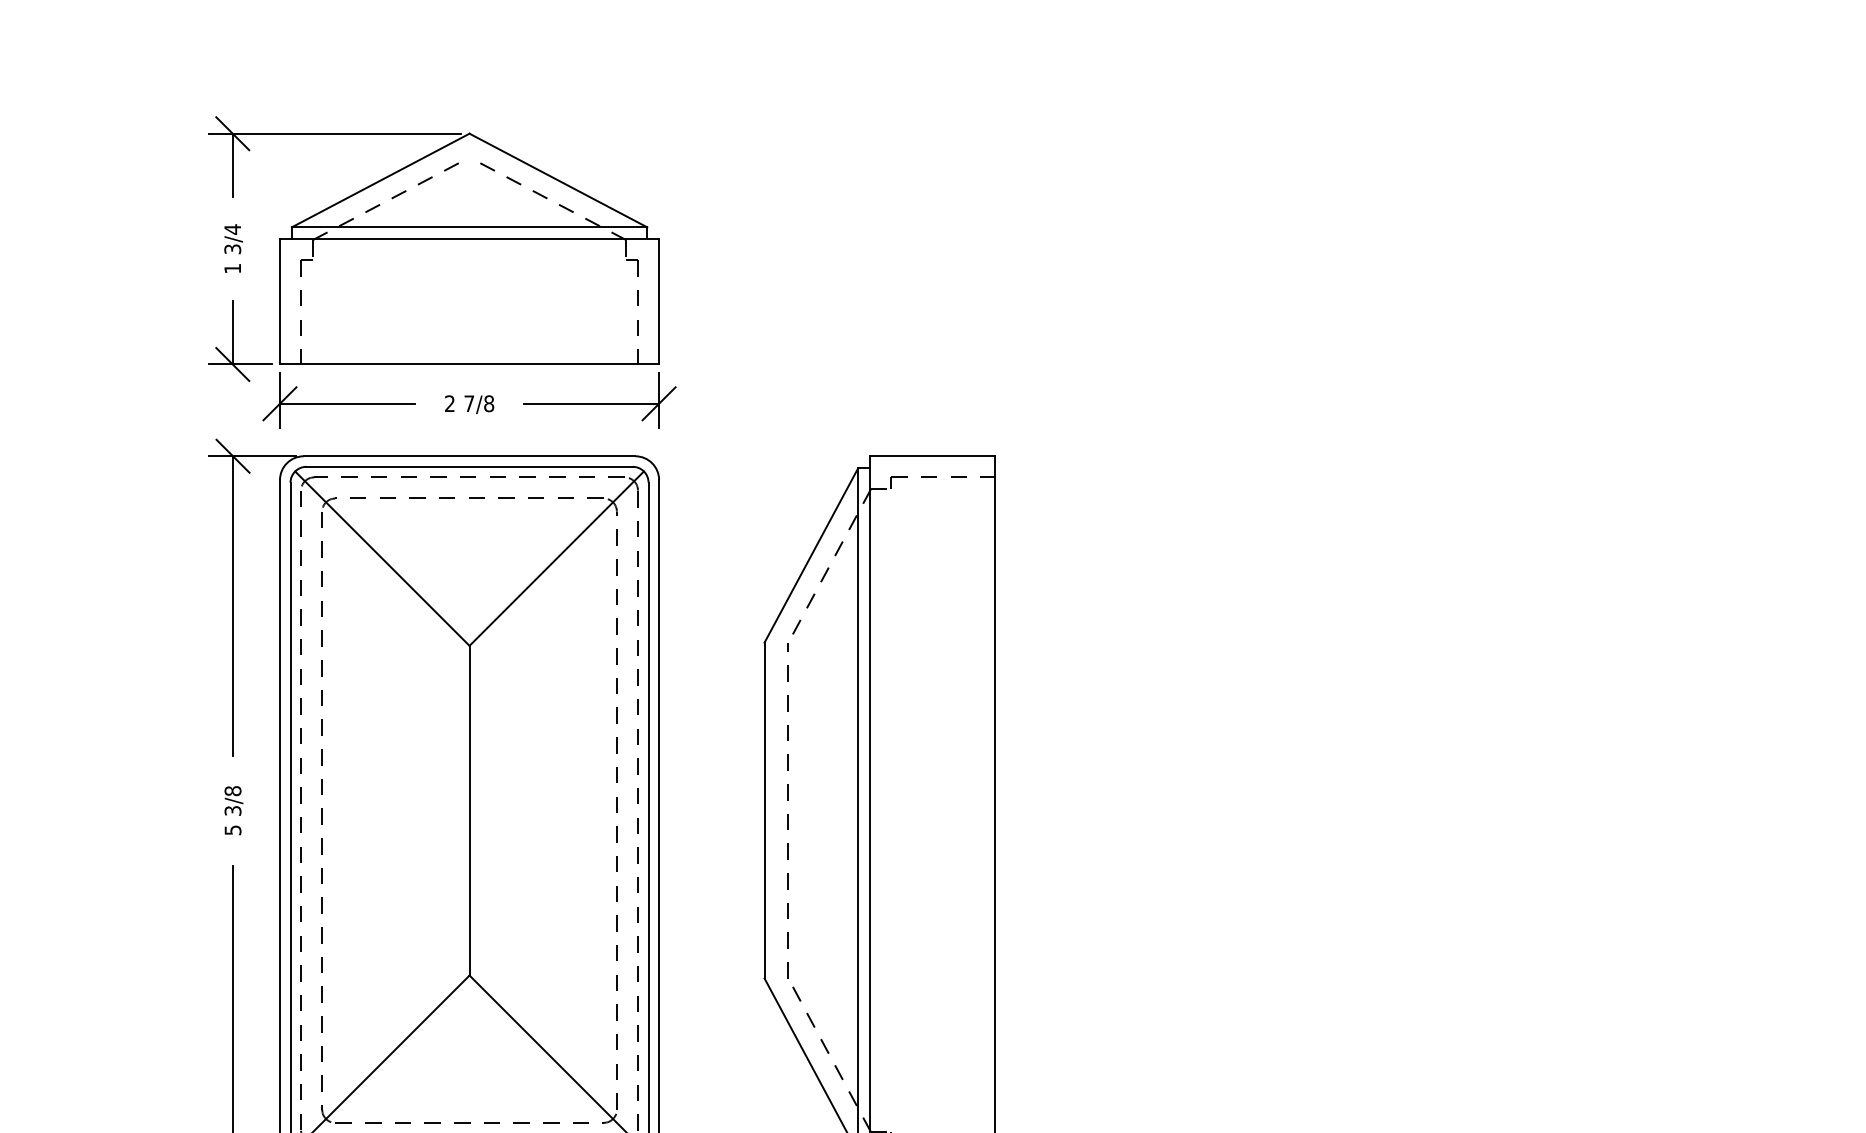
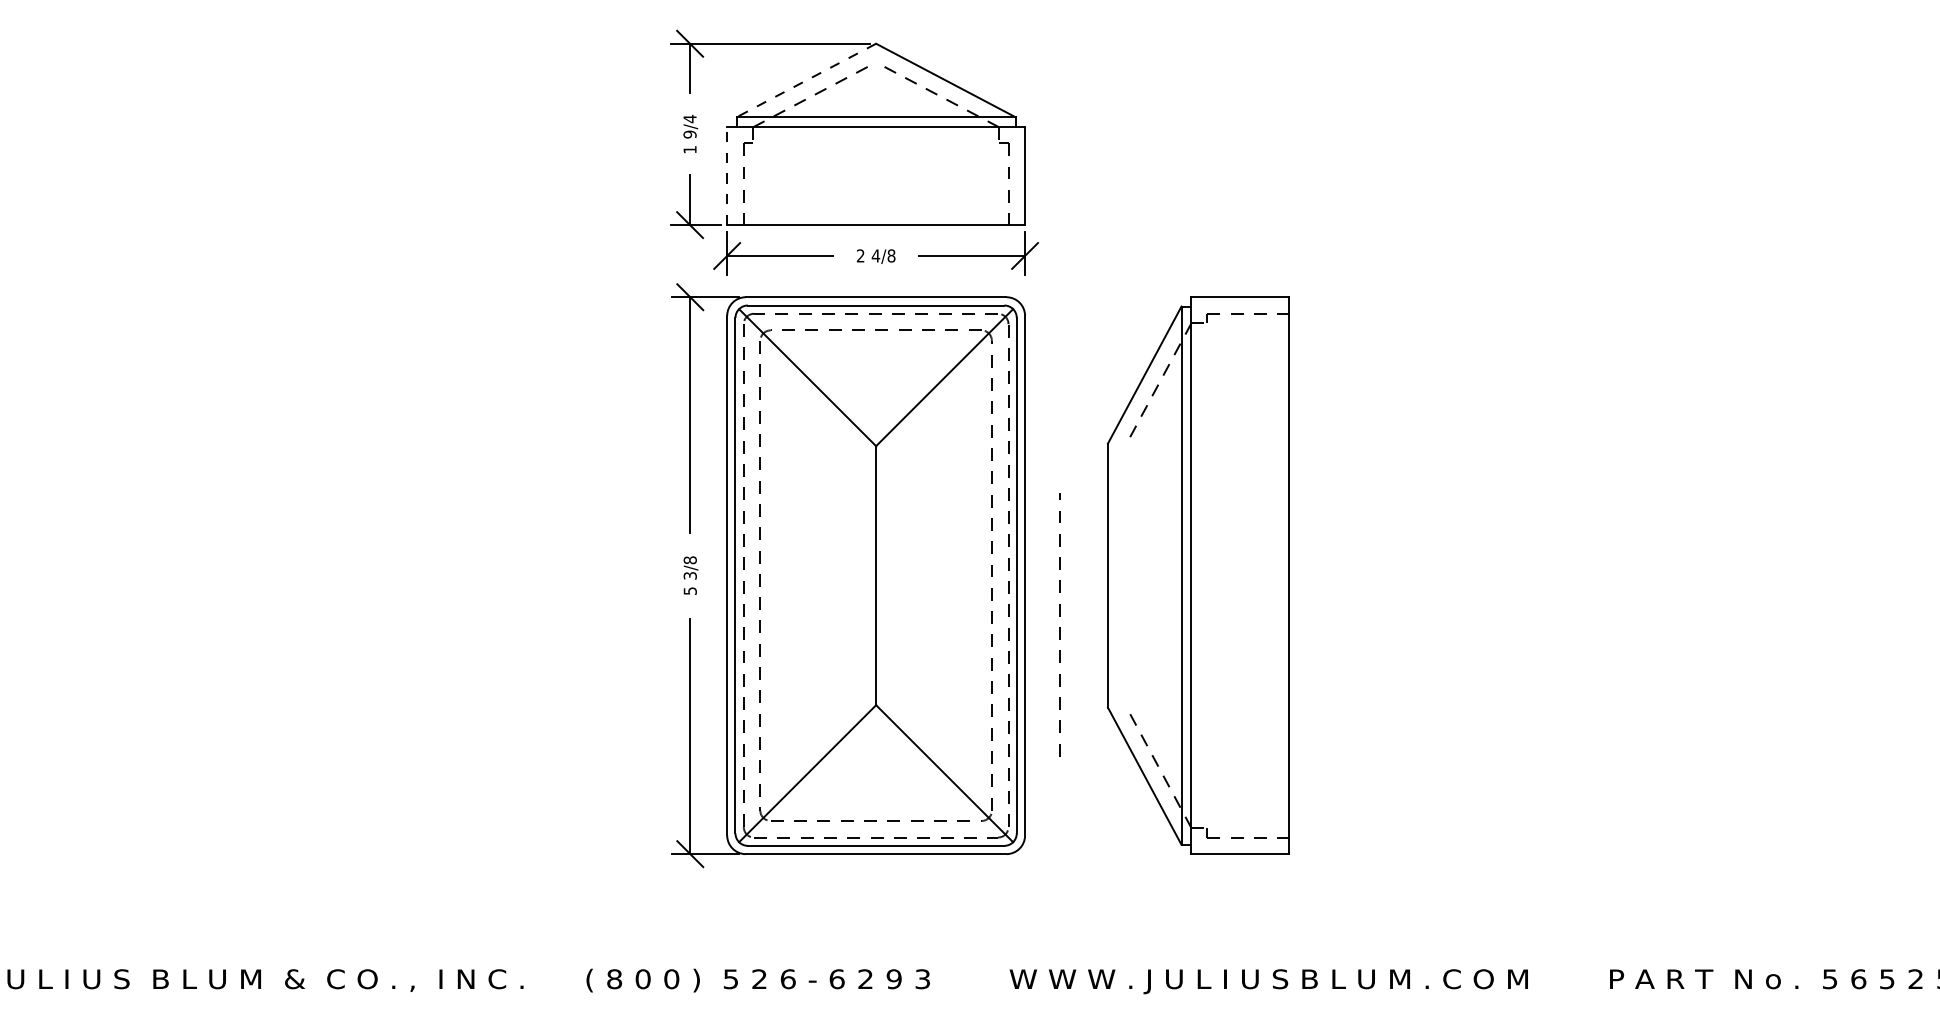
line: (380, 180) -> (806, 80), solid -> dashed
text: (232, 249) -> (689, 134), 3/4 -> 9/4
line: (280, 301) -> (727, 175), solid -> dashed
text: (468, 403) -> (875, 255), 7/8 -> 4/8
line: (788, 814) -> (1059, 627), moved

